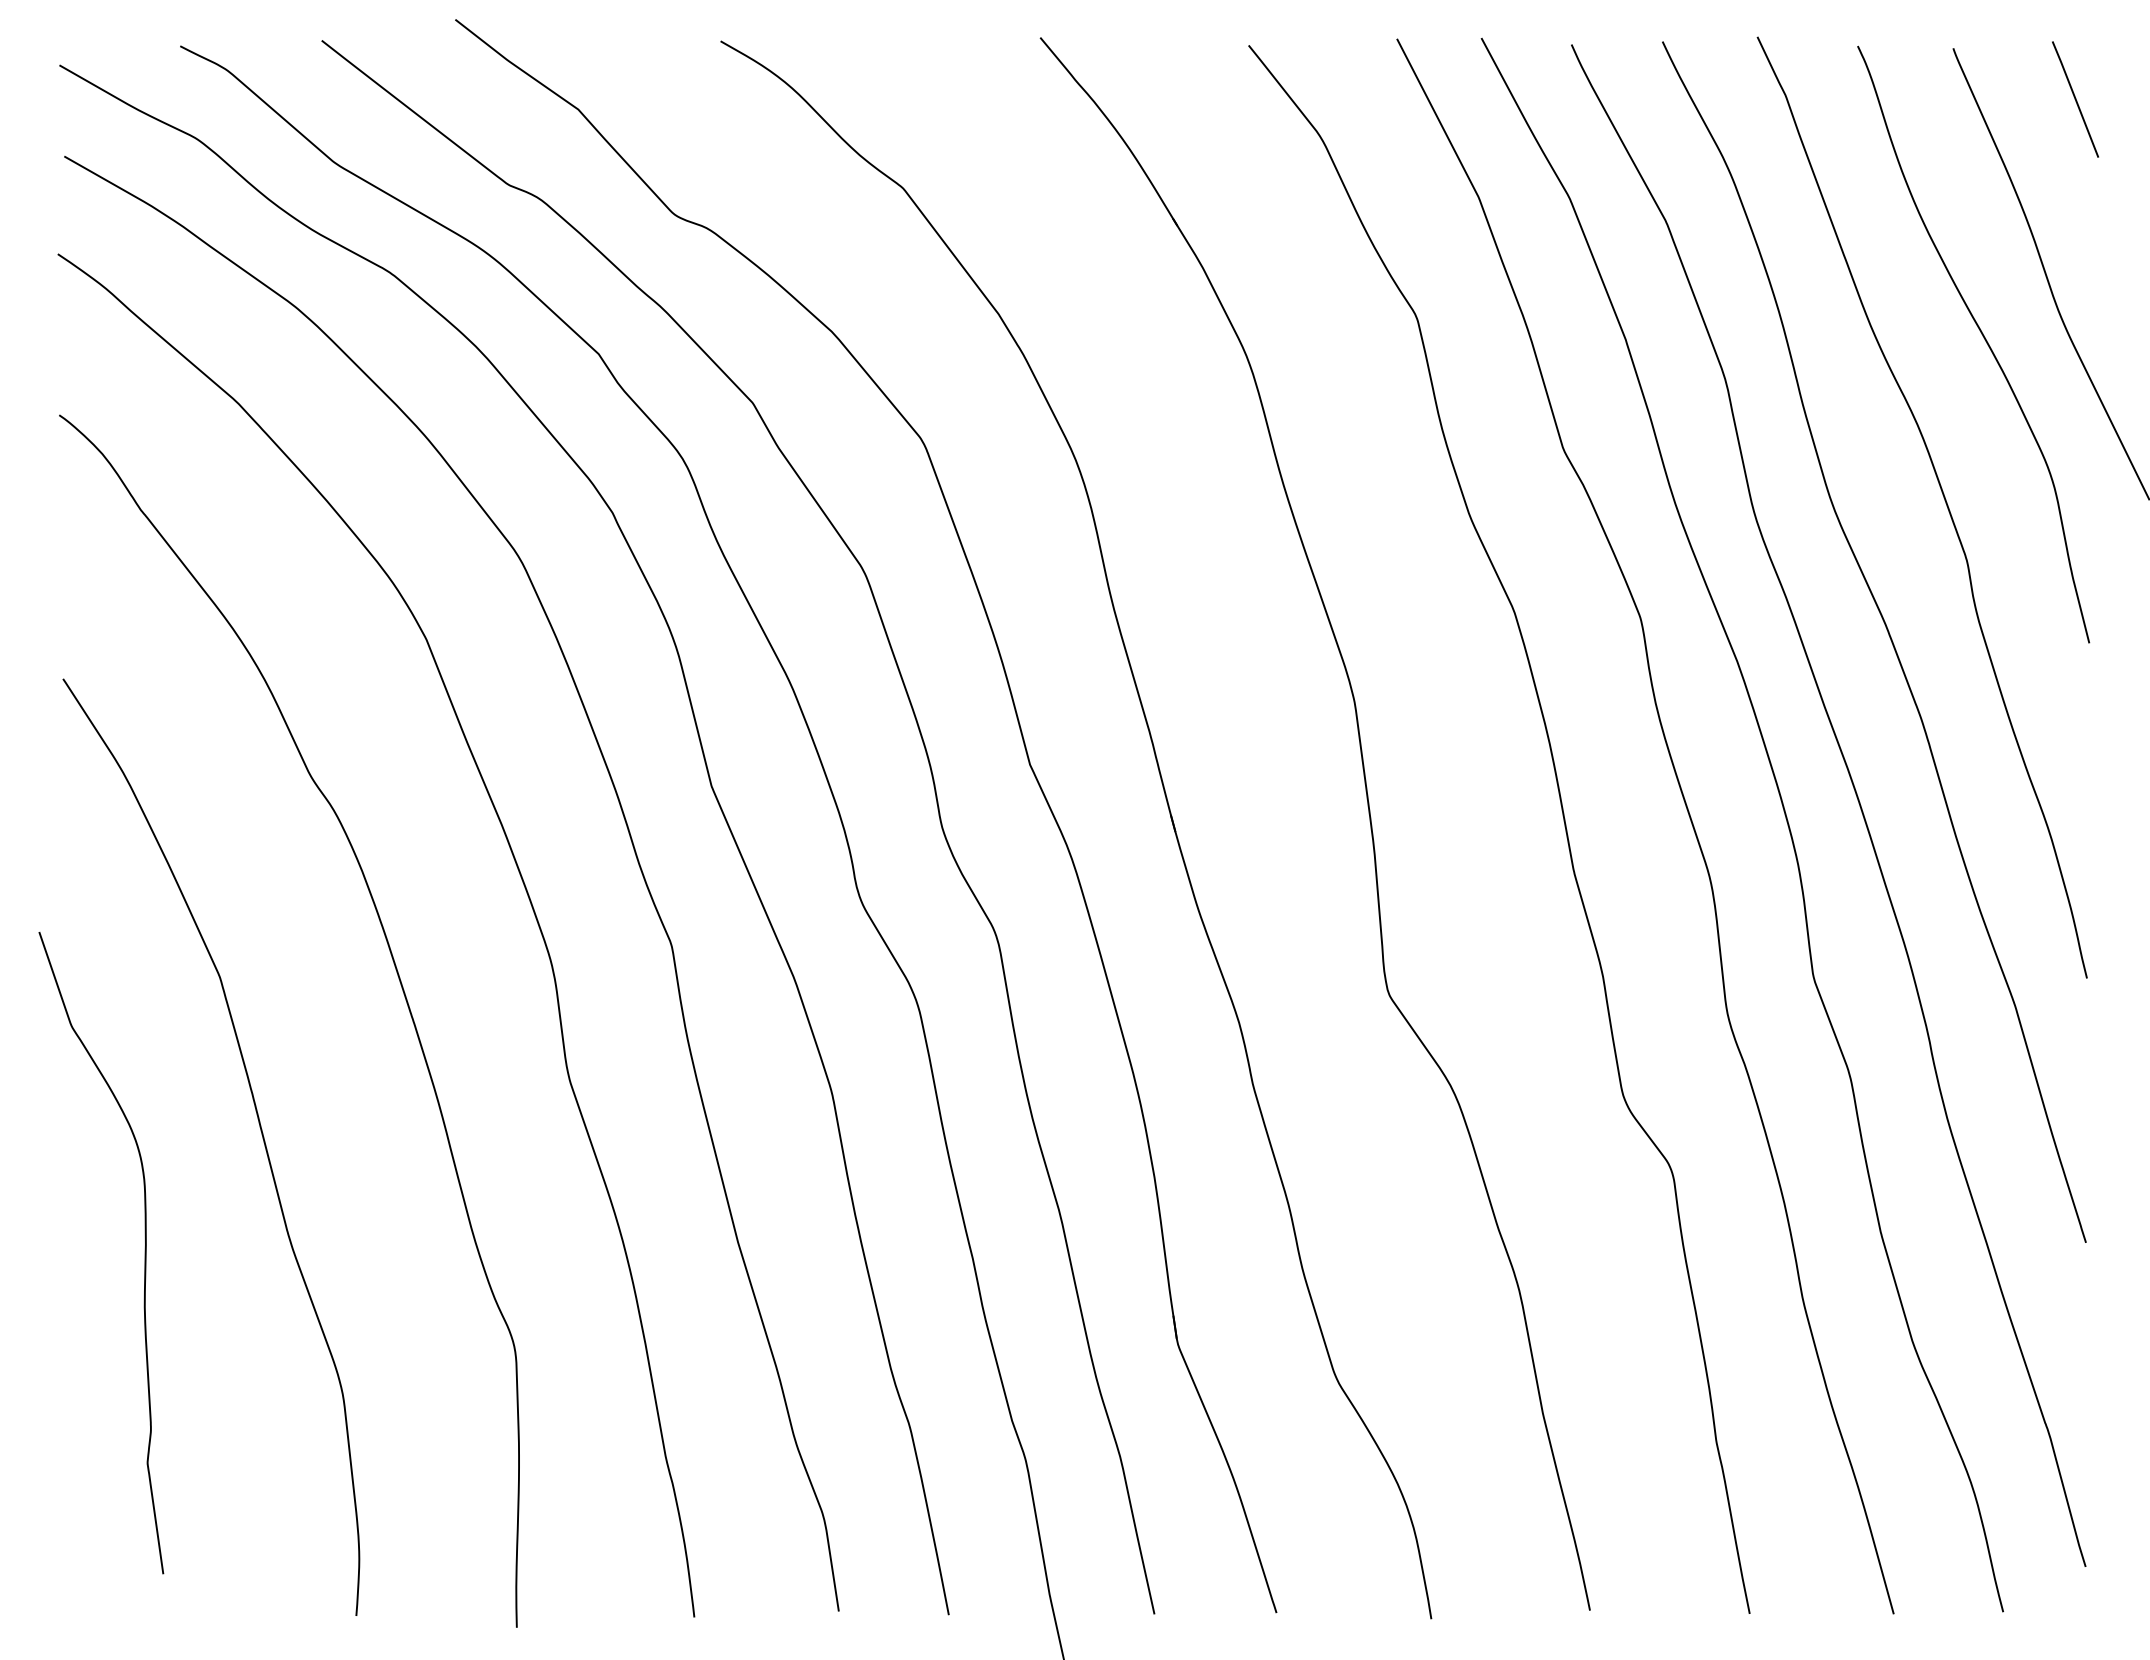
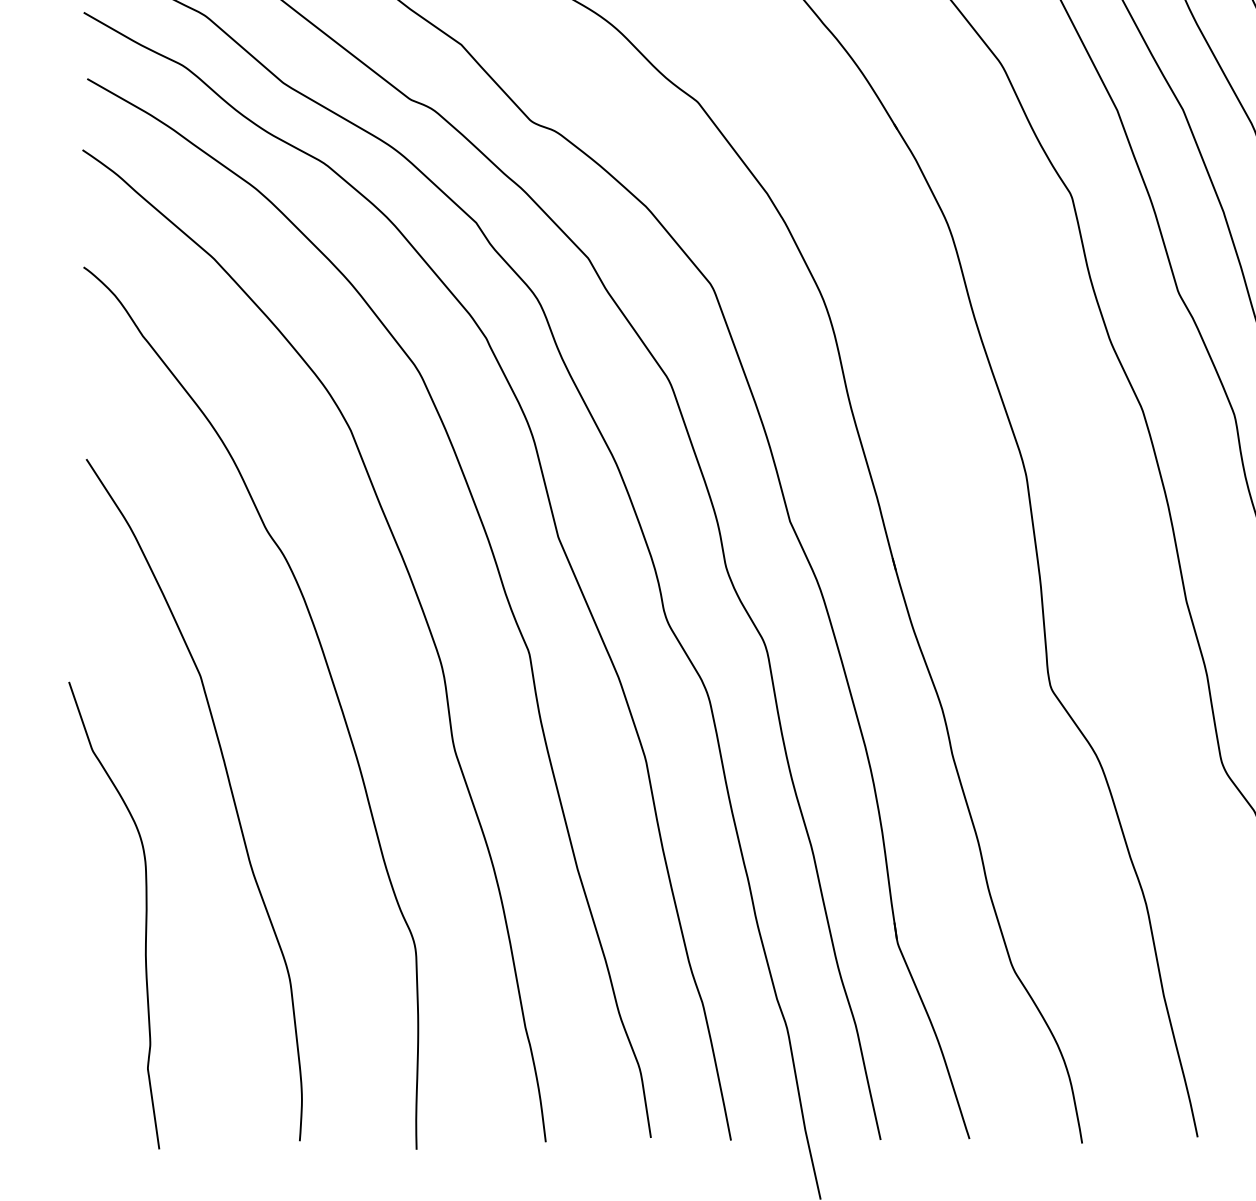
curve: (144, 1253) -> (145, 915), moved

